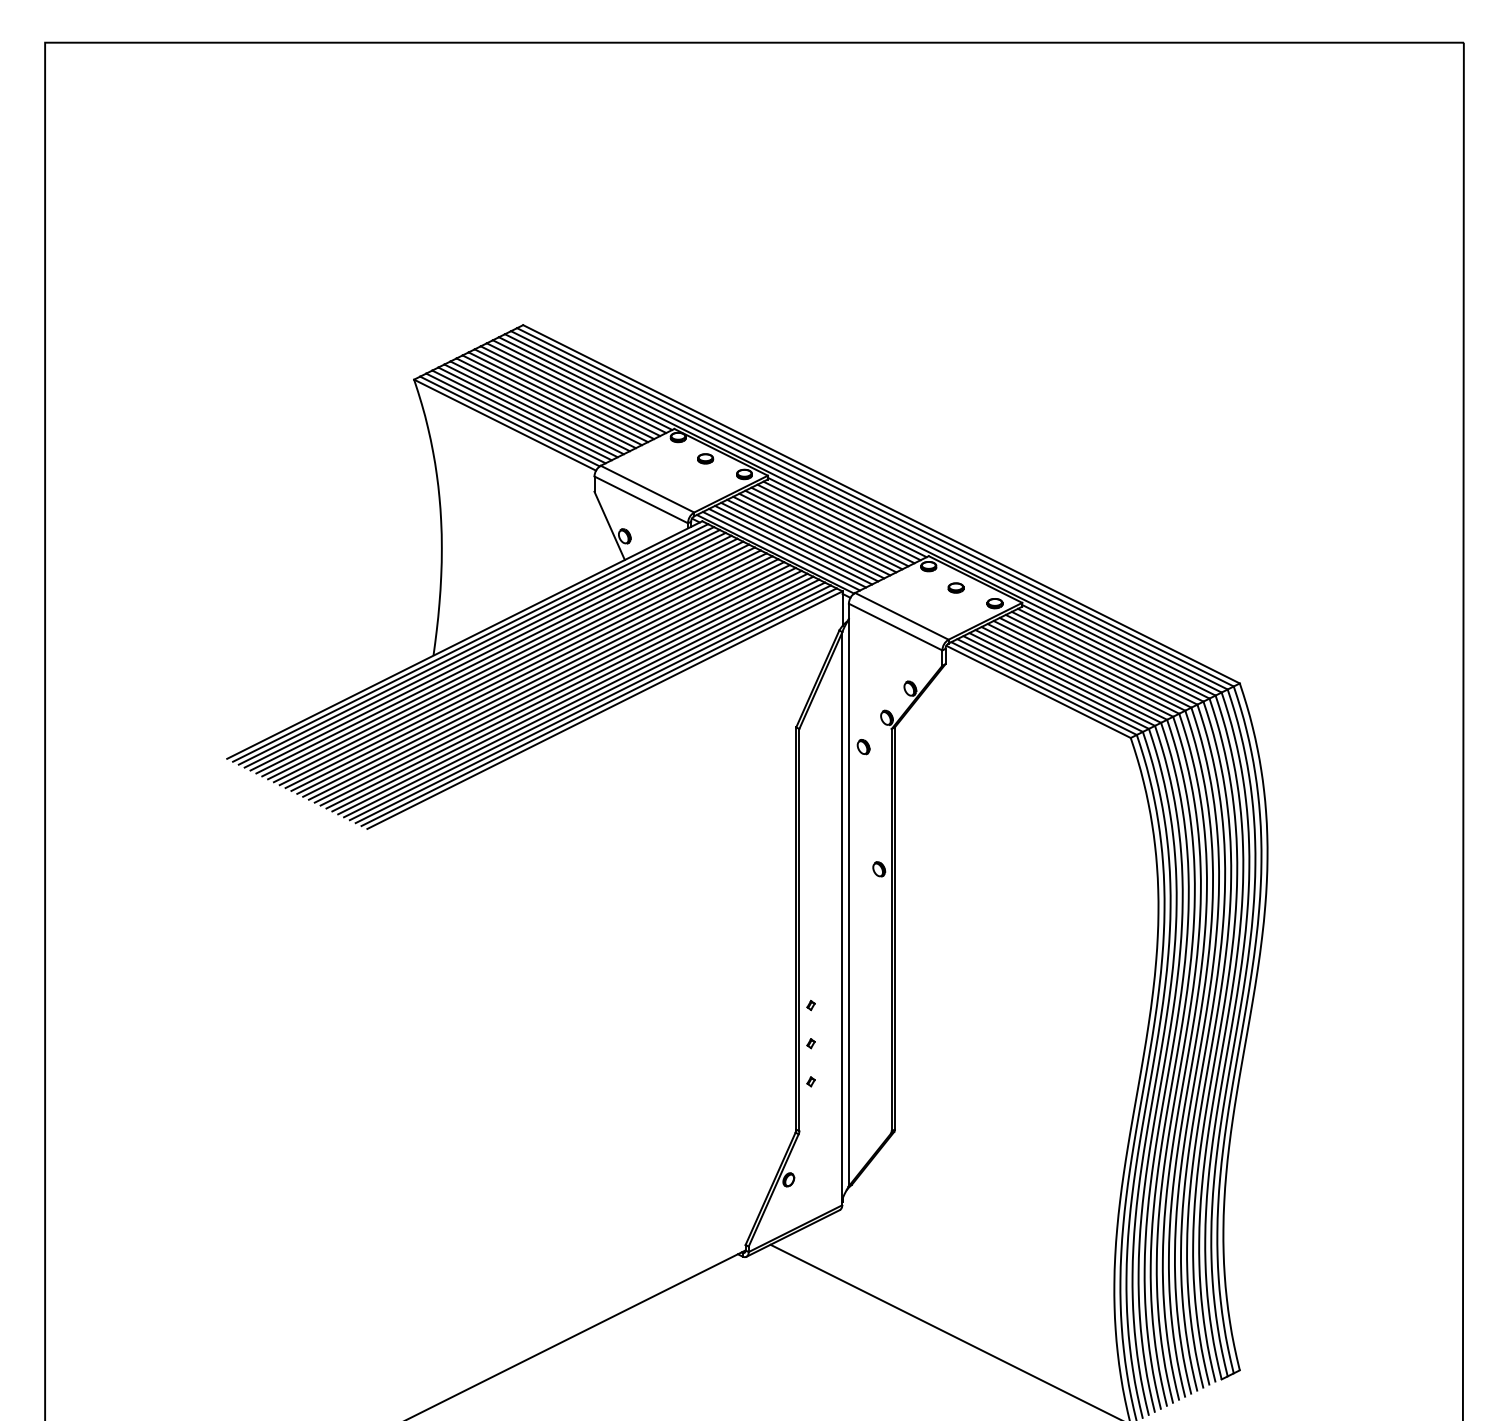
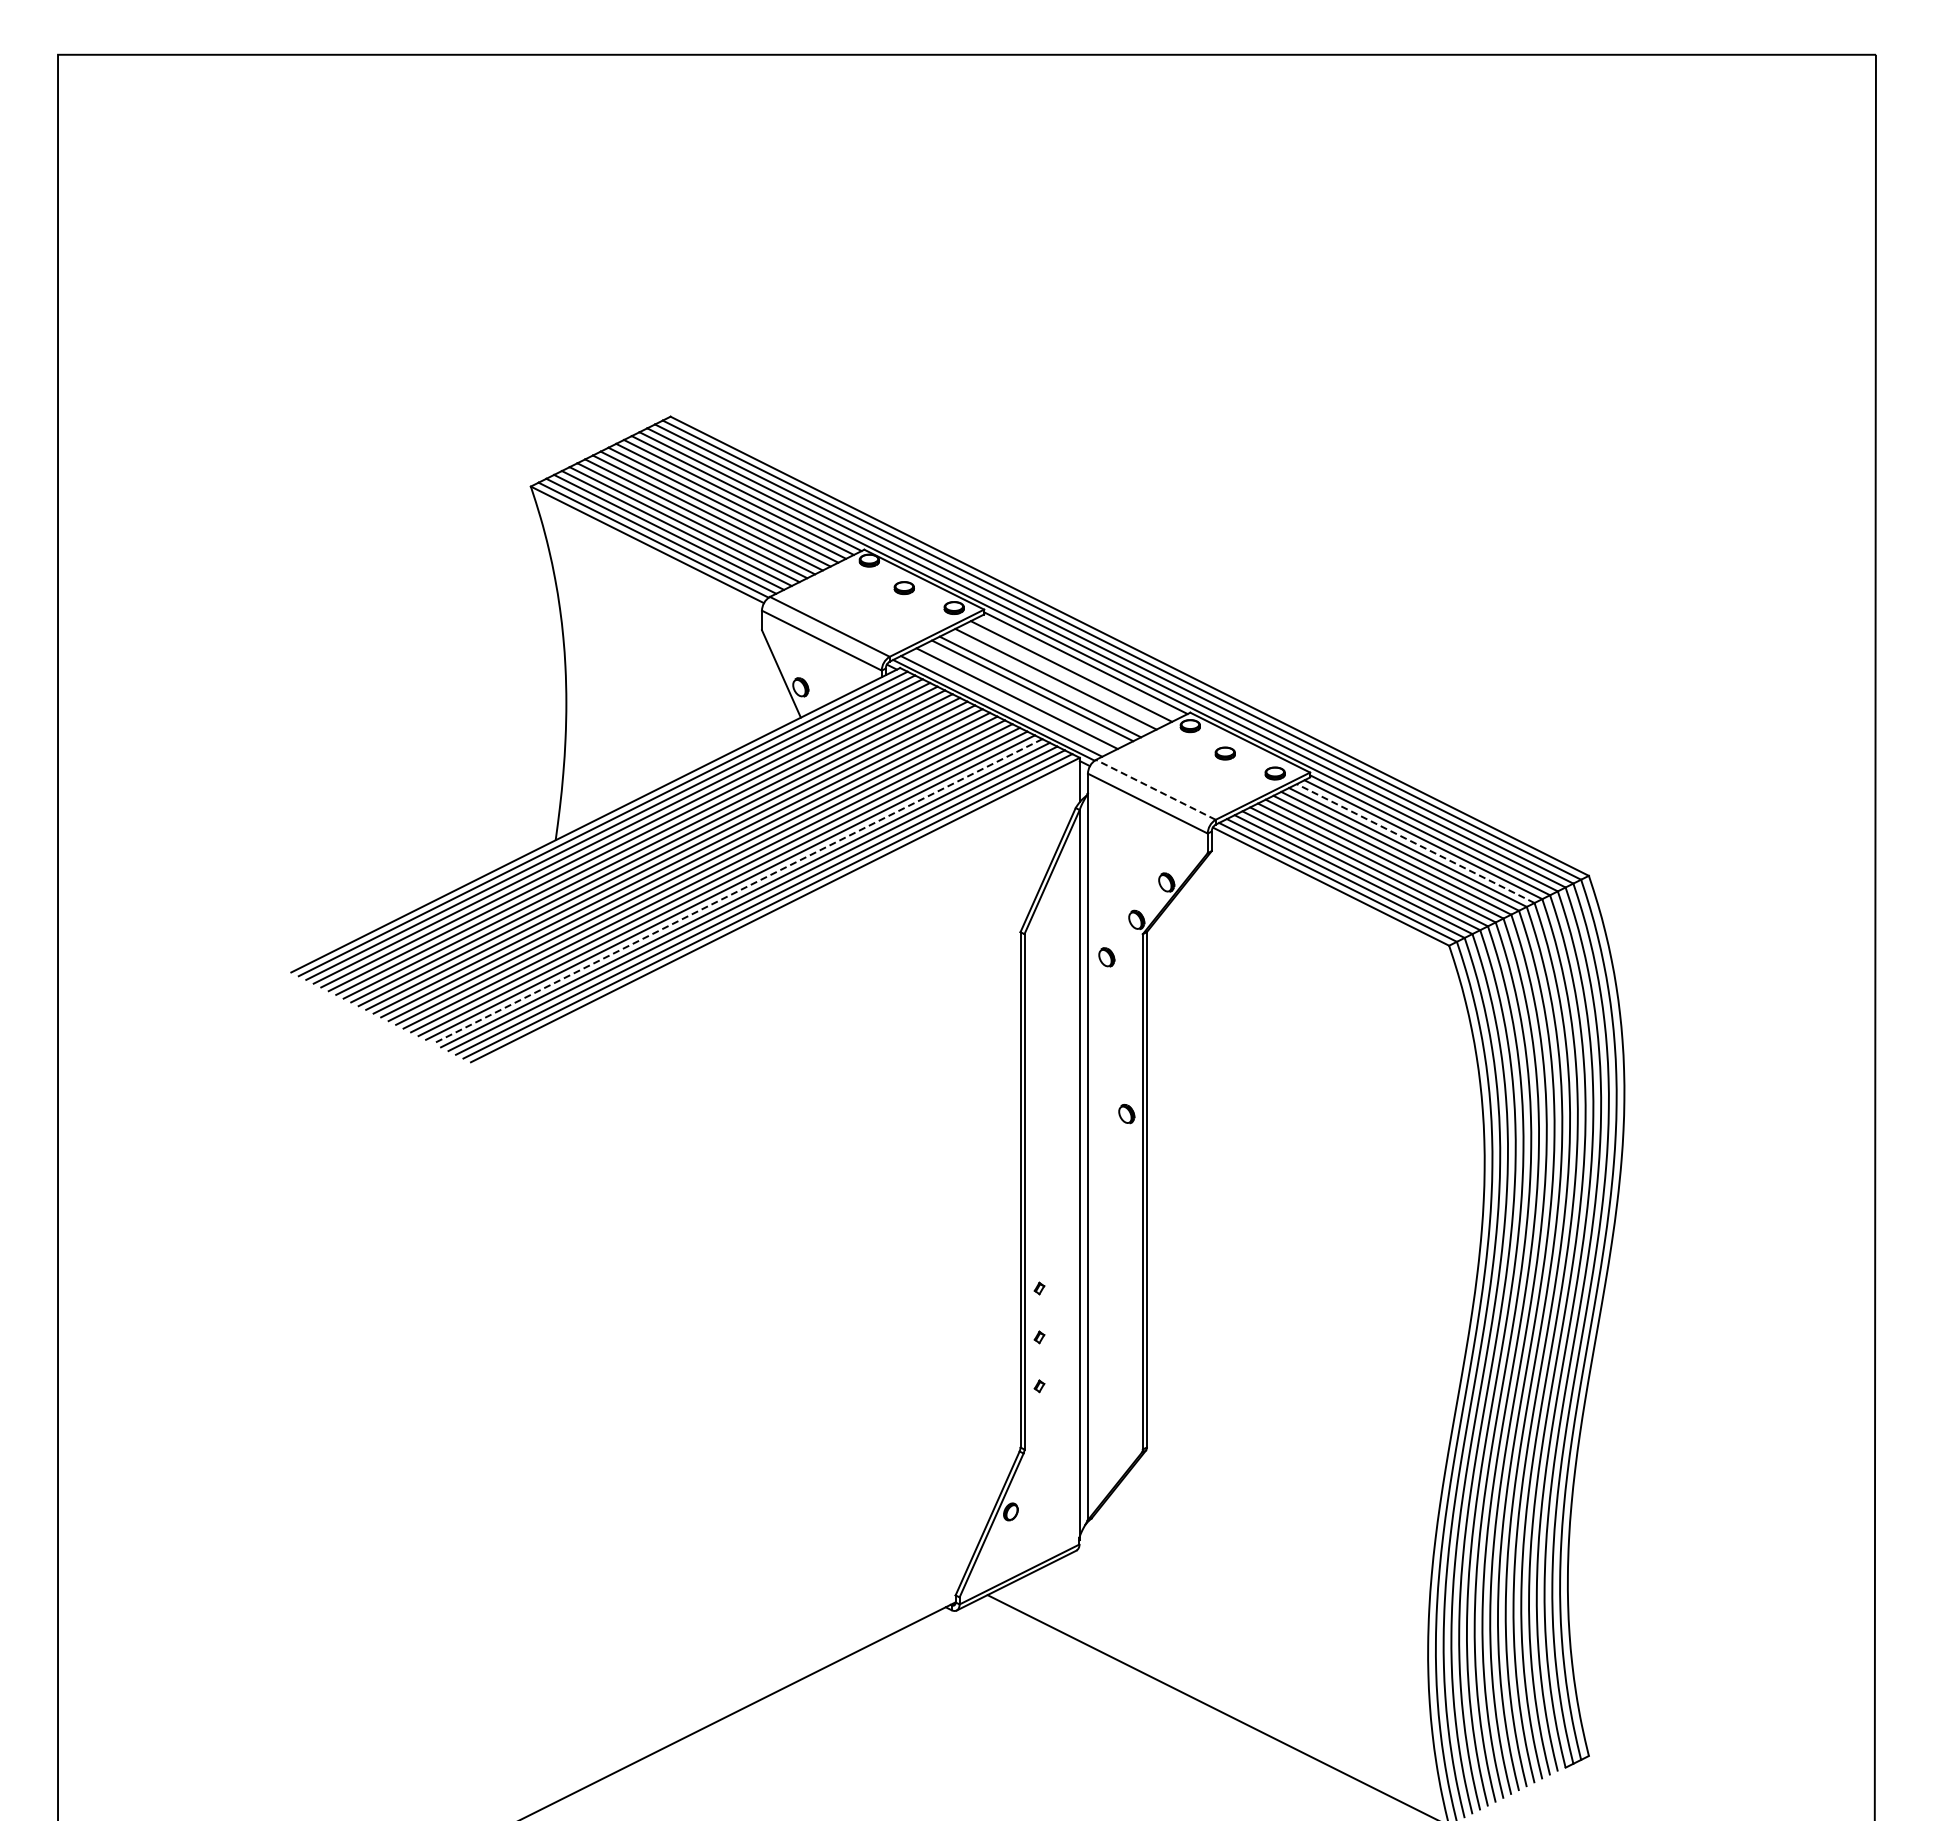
line: (841, 520) -> (1078, 667), removed
line: (829, 527) -> (1063, 675), removed
line: (817, 532) -> (1047, 682), removed
line: (799, 541) -> (1024, 694), removed
line: (787, 548) -> (1009, 702), removed
line: (901, 616) -> (1155, 789), solid -> dashed
line: (1104, 658) -> (1415, 843), solid -> dashed
line: (575, 695) -> (737, 891), solid -> dashed

